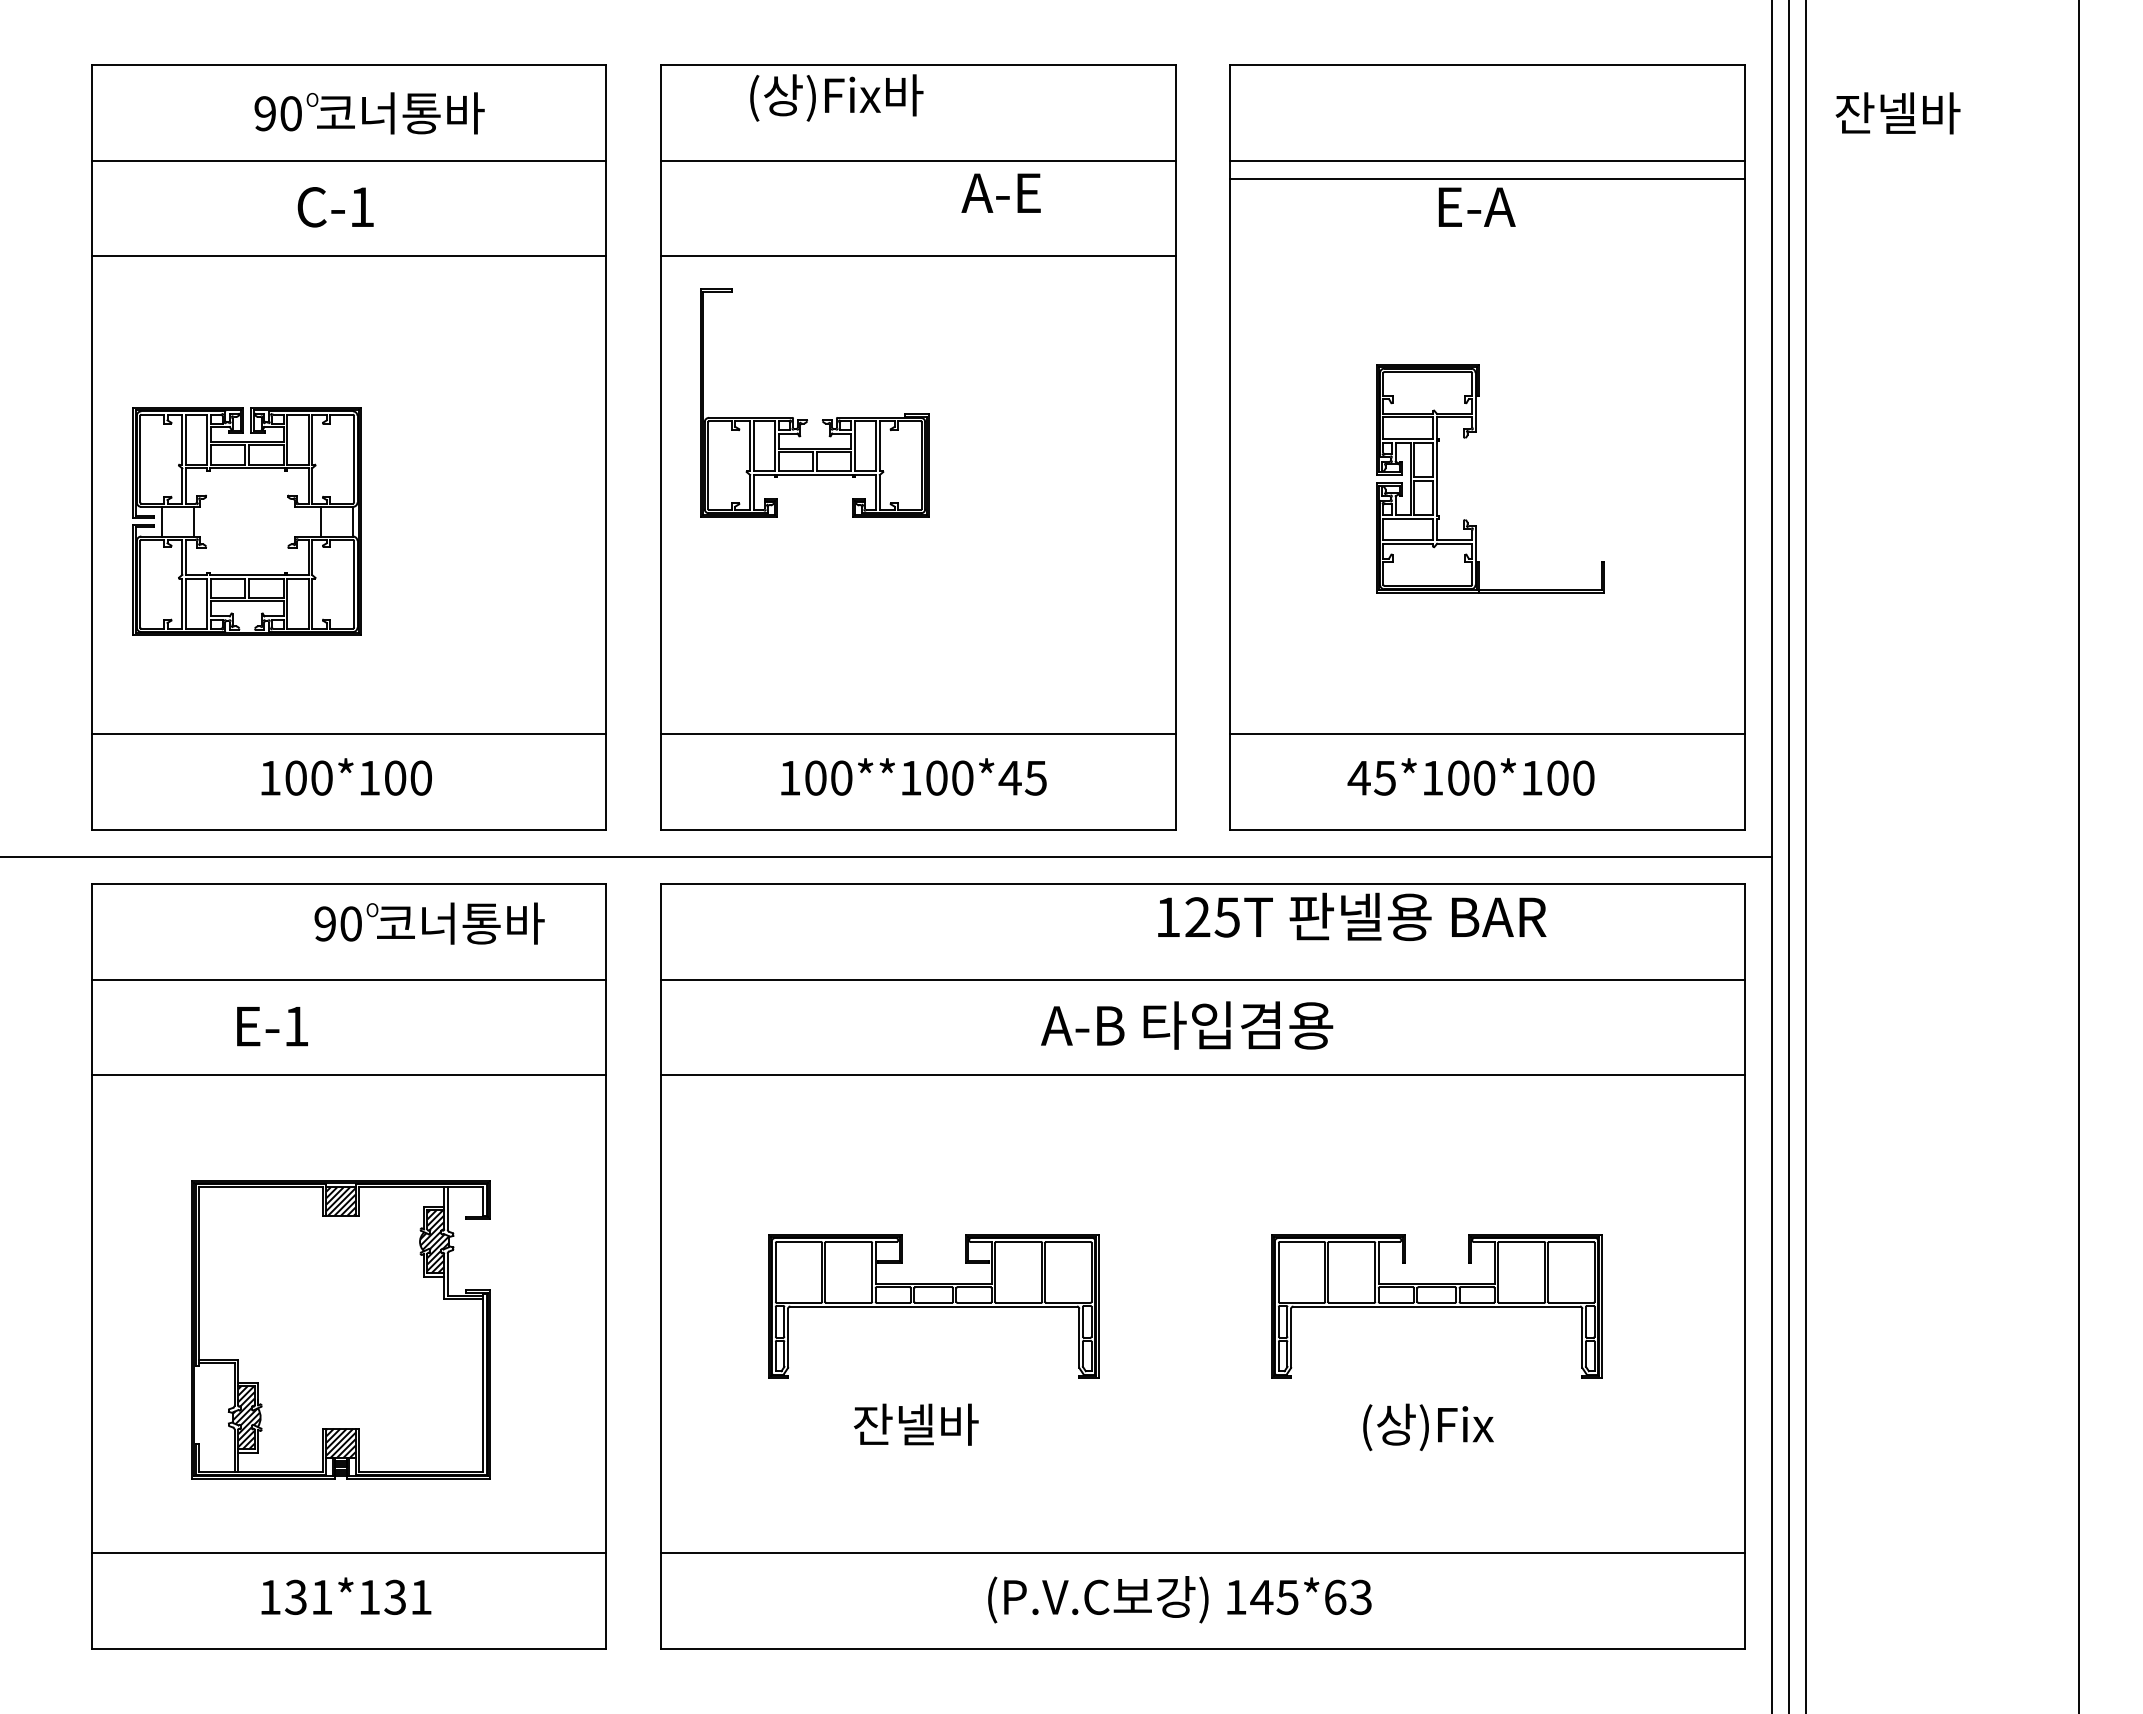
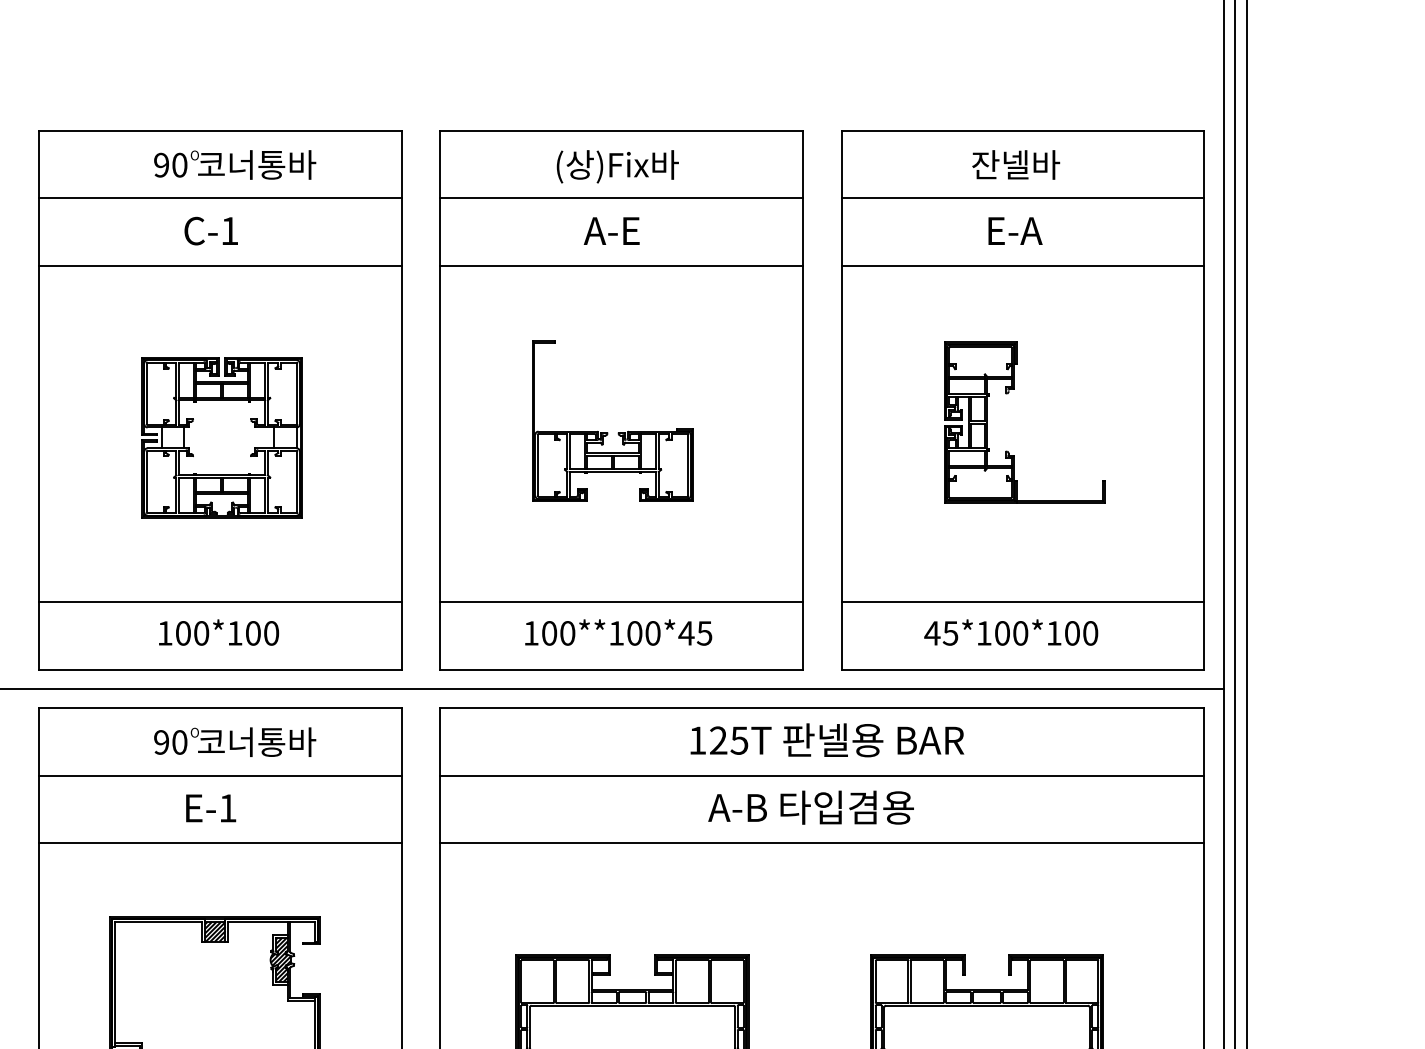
text: (836, 97) -> (617, 166), moved
text: (1897, 113) -> (1015, 165), moved
line: (1487, 179) -> (1022, 265), moved
text: (1000, 192) -> (611, 230), moved
part: (807, 419) -> (607, 432), moved
part: (246, 521) -> (221, 437), moved
text: (1352, 916) -> (827, 740), moved
text: (429, 923) -> (235, 742), moved
text: (272, 1026) -> (211, 808), moved

